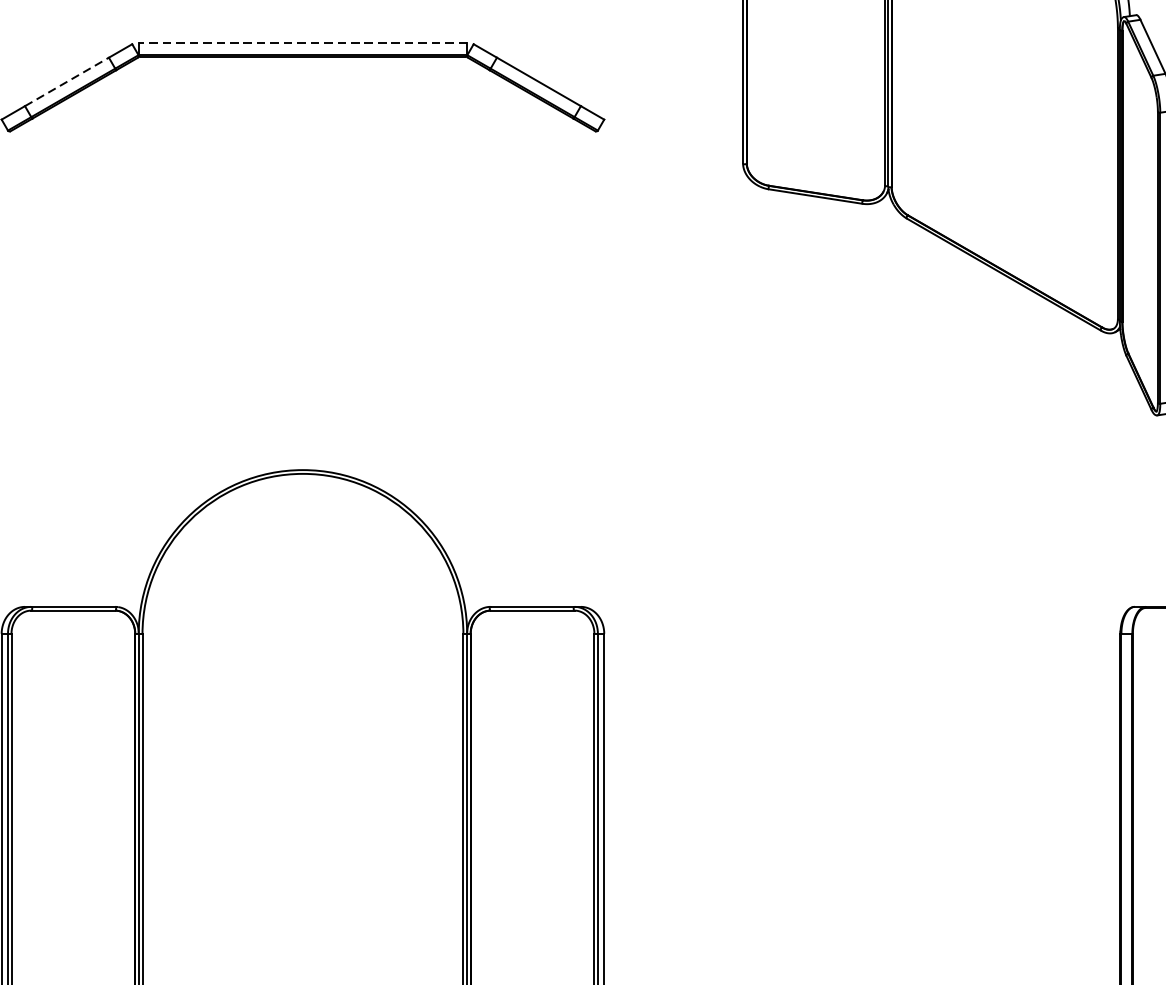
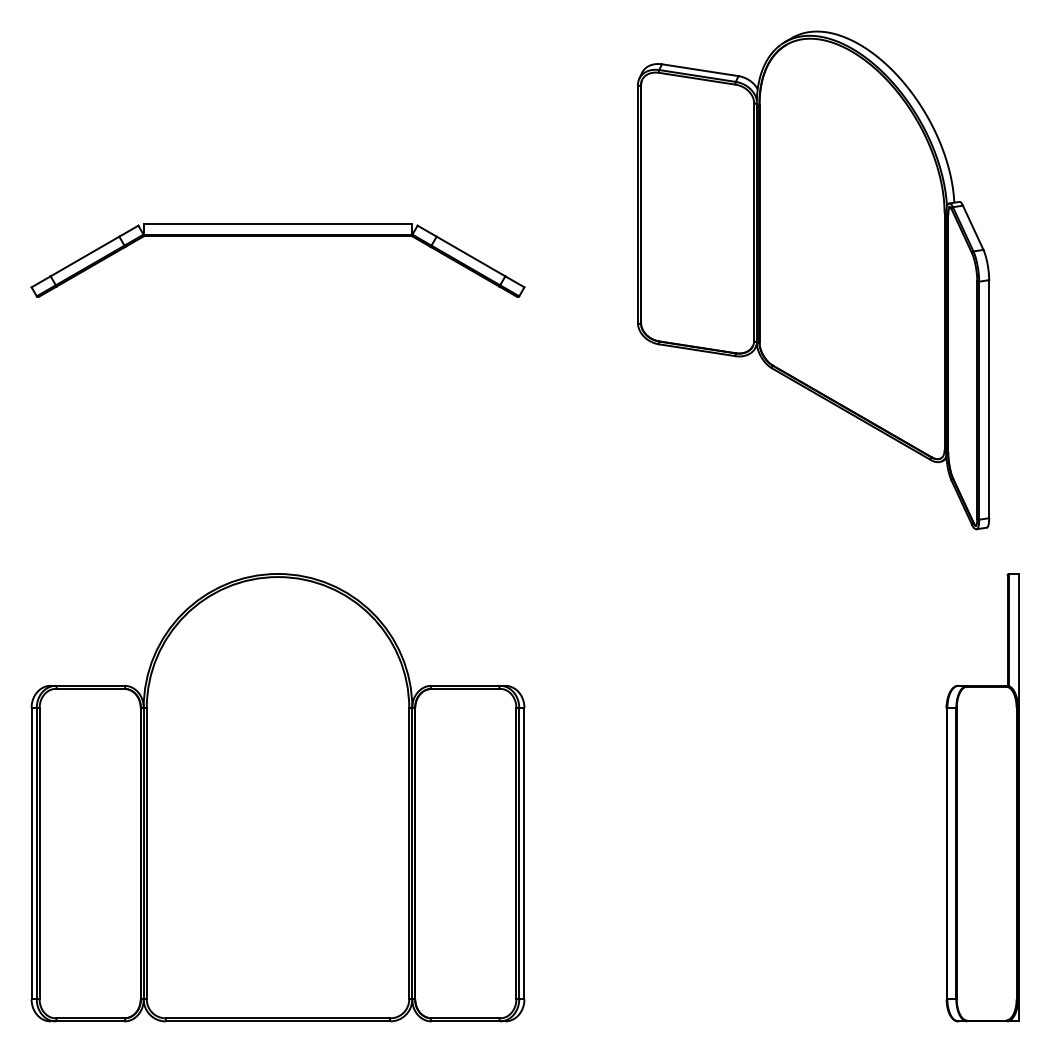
line: (302, 42) -> (277, 224), dashed -> solid
line: (67, 81) -> (85, 256), dashed -> solid

